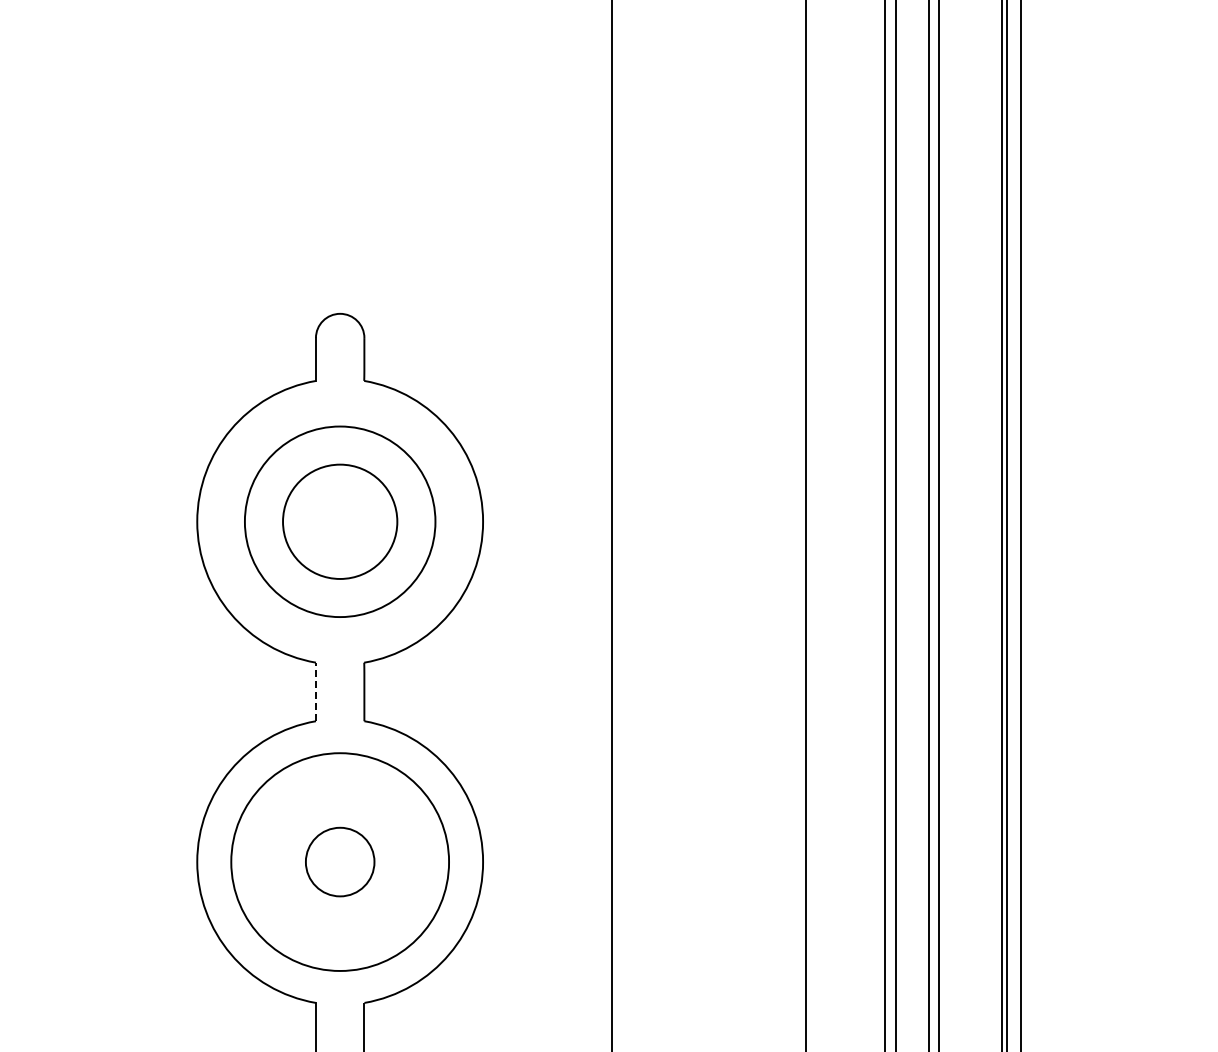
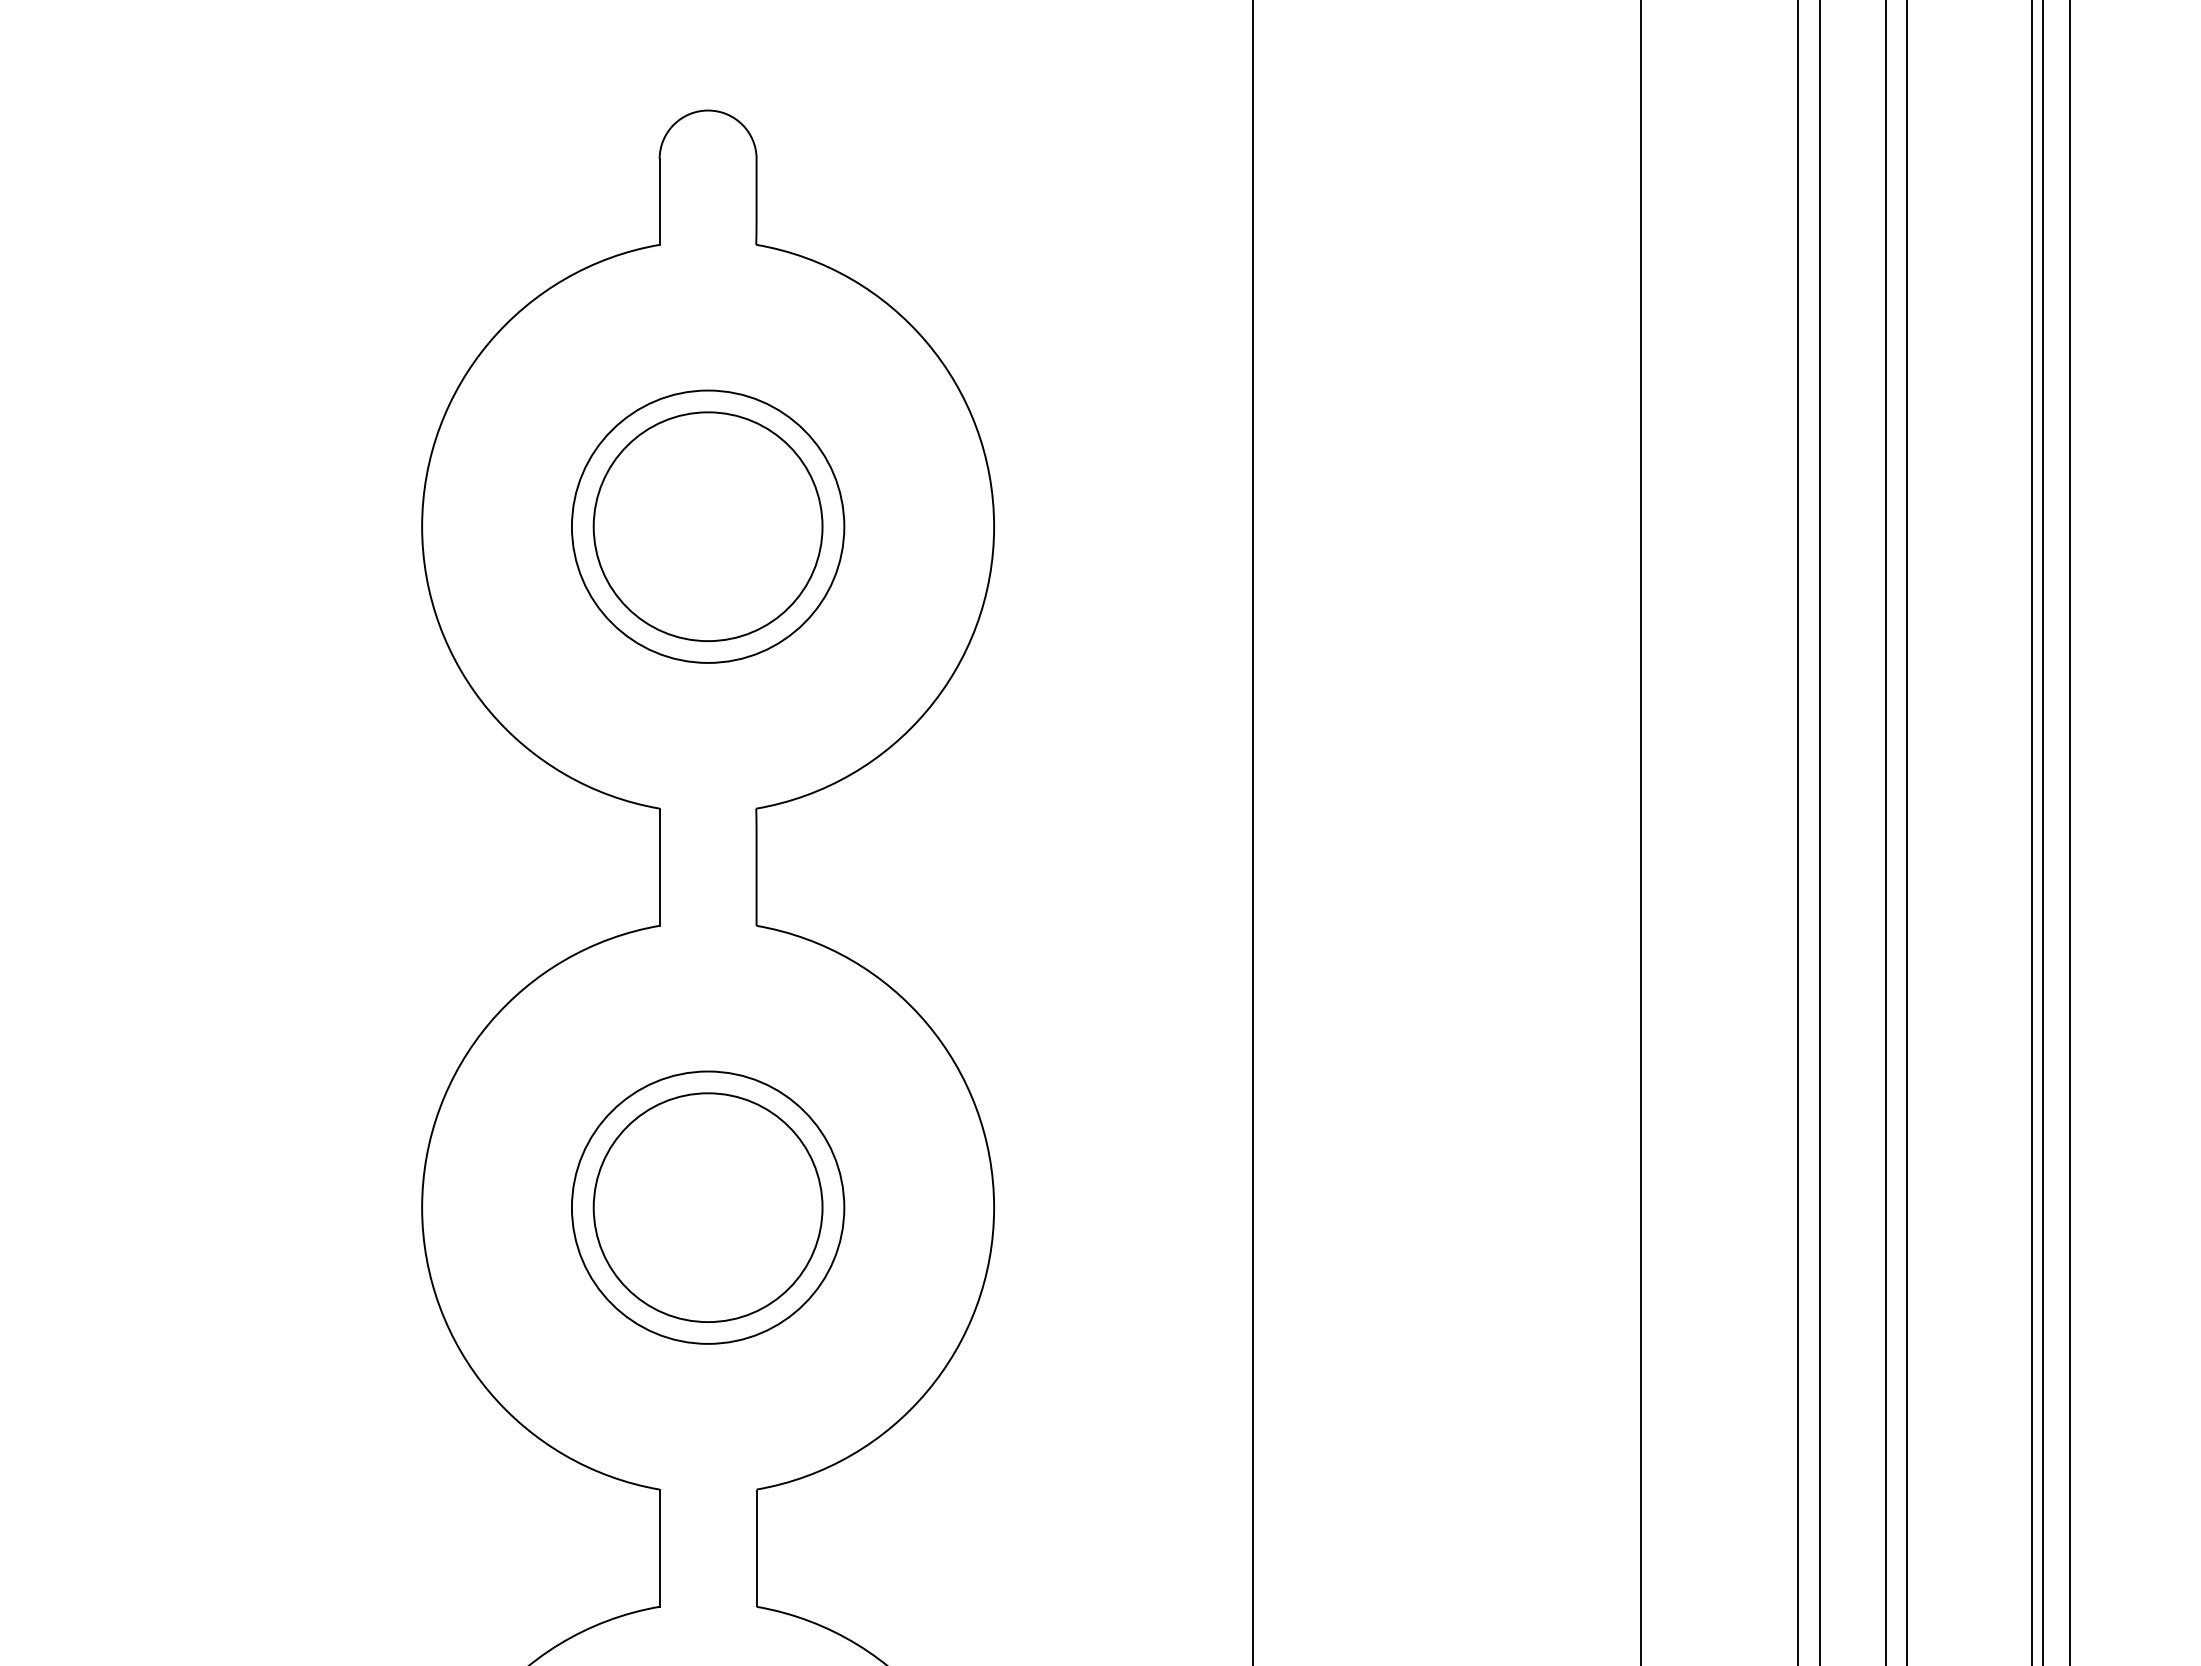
circle: (340, 521) -> (708, 526), size x0.71
line: (315, 691) -> (658, 866), dashed -> solid
circle: (340, 861) -> (708, 1206), size x1.67
circle: (340, 862) -> (708, 1208), size x0.62

